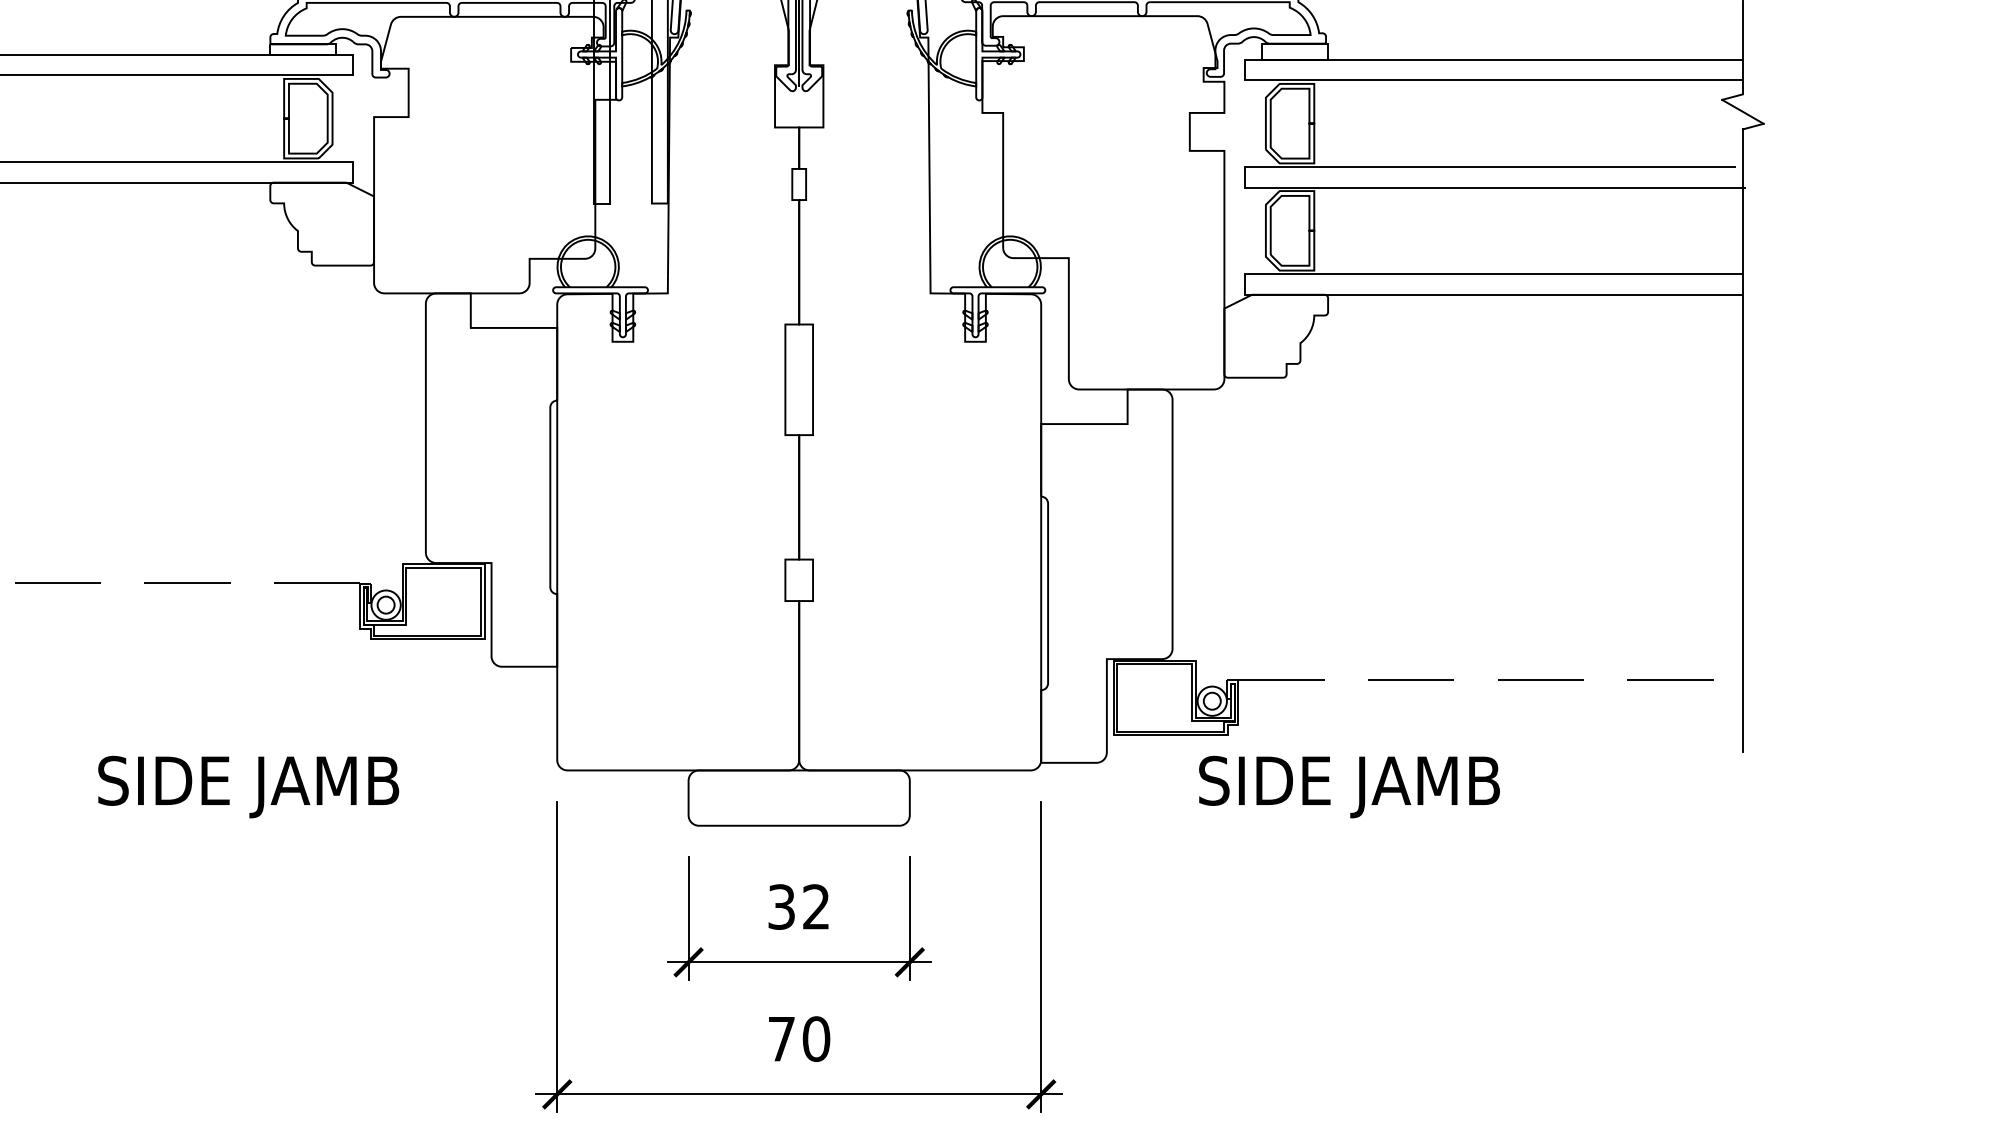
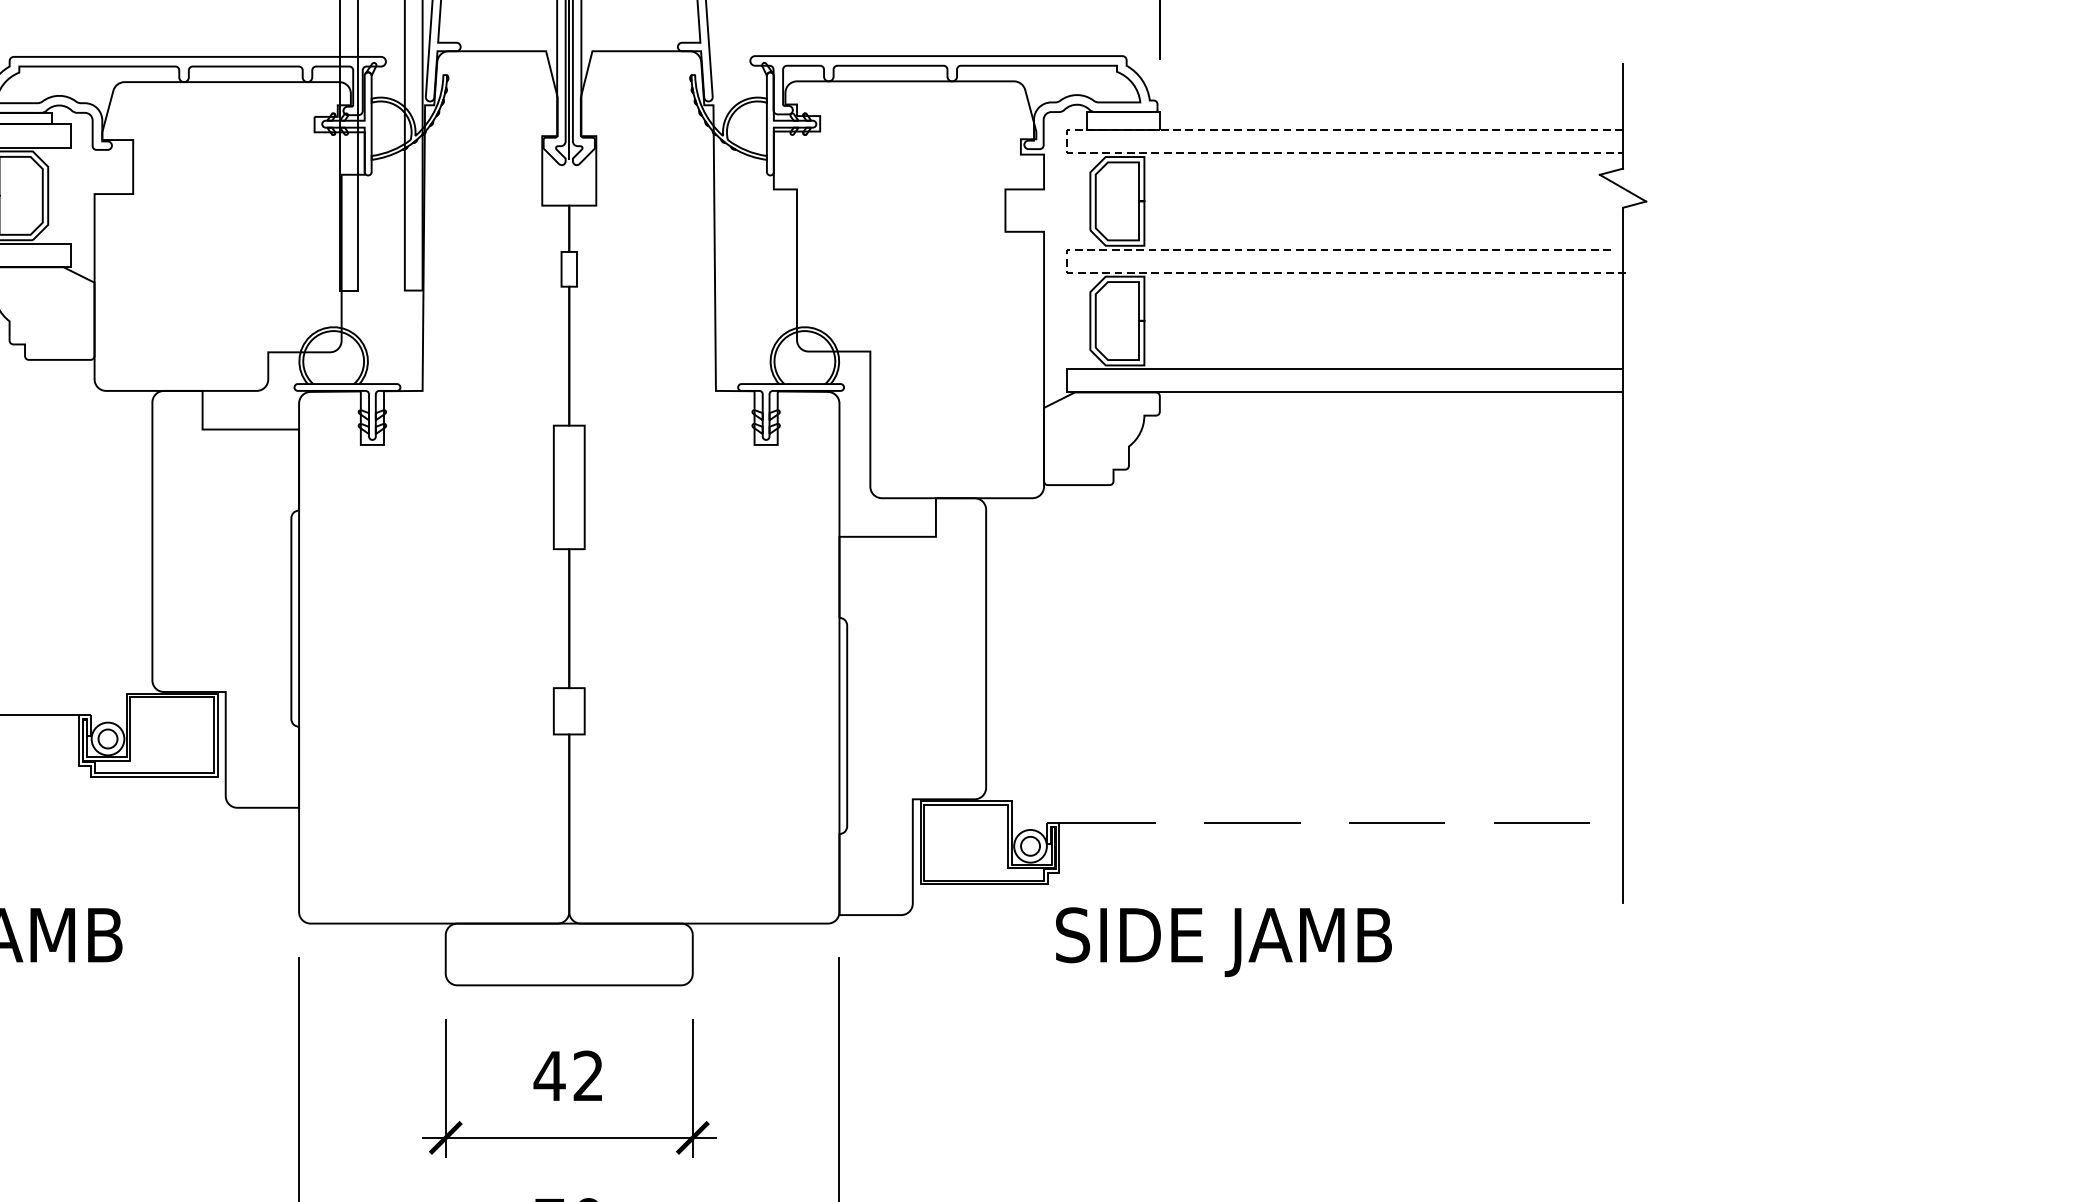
line: (1245, 70) -> (1067, 142), solid -> dashed
line: (1245, 181) -> (1067, 265), solid -> dashed
text: (1349, 786) -> (1223, 941), moved
text: (781, 906) -> (549, 1075), 32 -> 42

